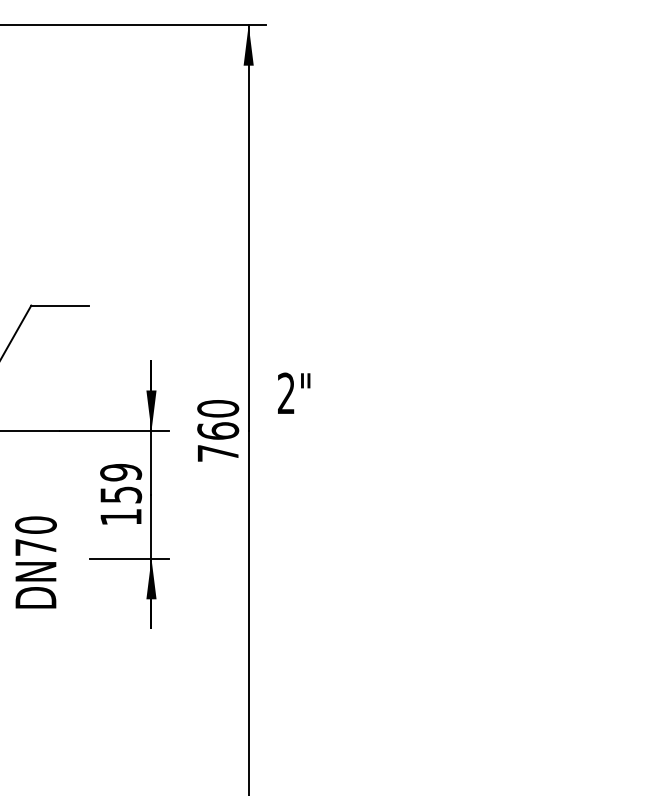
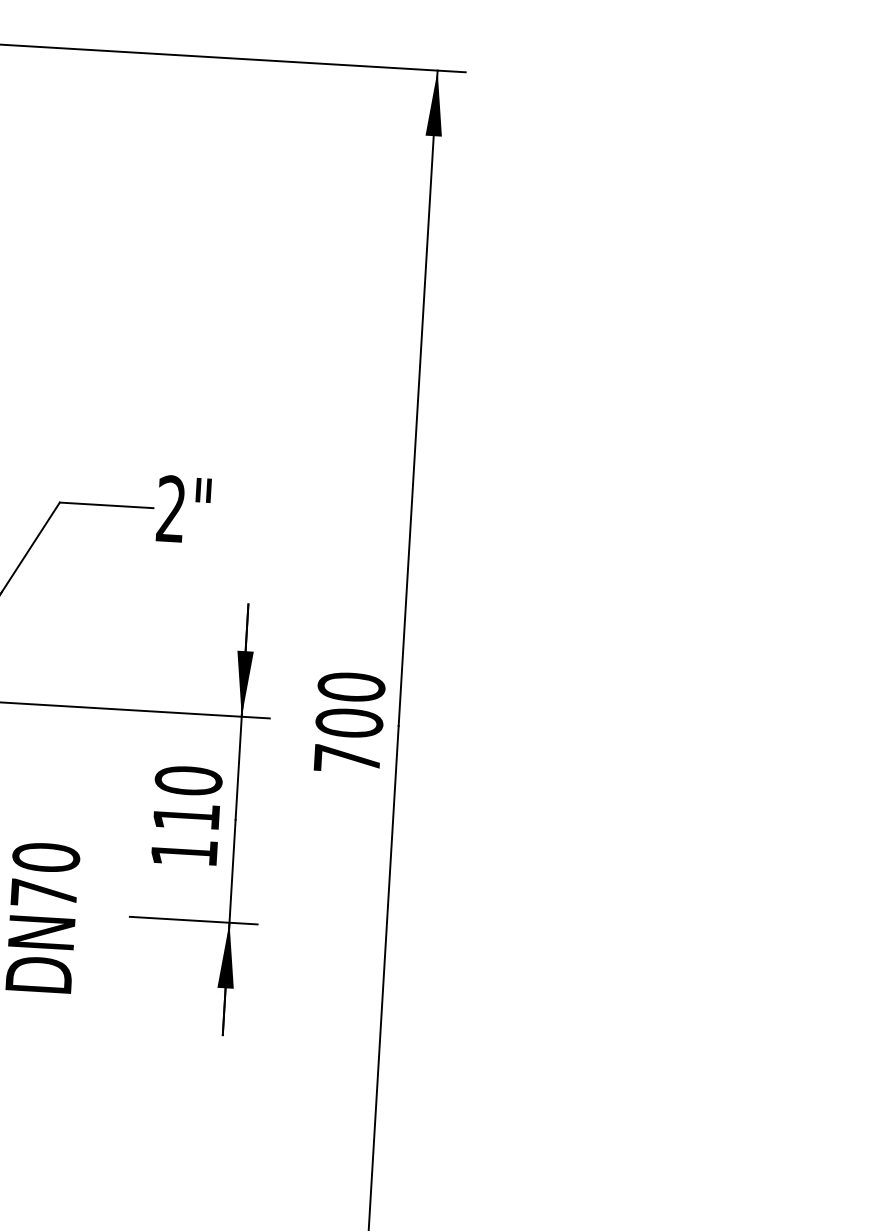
text: (294, 392) -> (184, 508), moved
text: (218, 430) -> (349, 722), 760 -> 700
text: (121, 483) -> (188, 798), 159 -> 110

